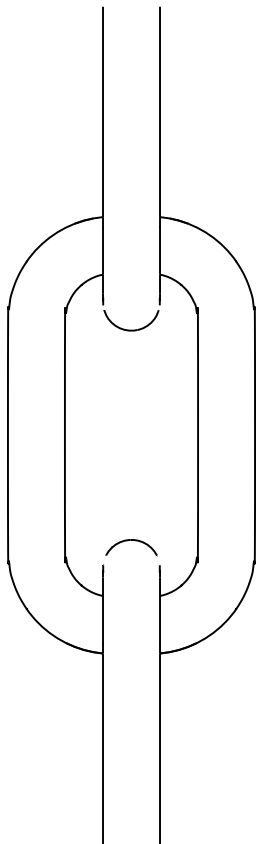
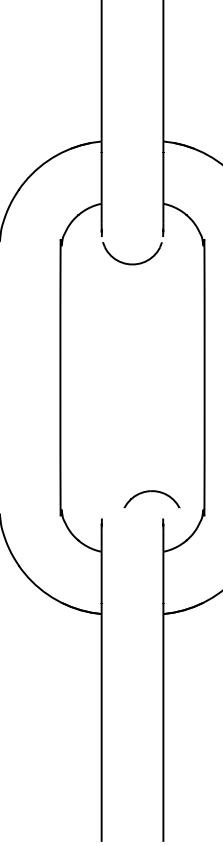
part: (131, 540) -> (152, 491), moved

